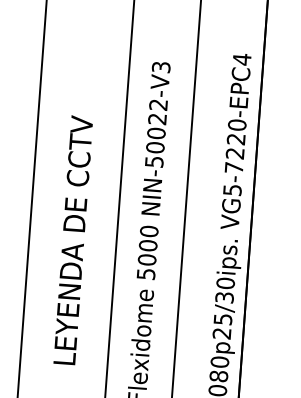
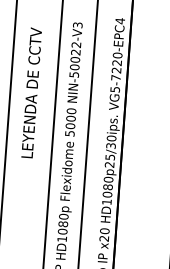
text: (72, 239) -> (31, 92), moved

